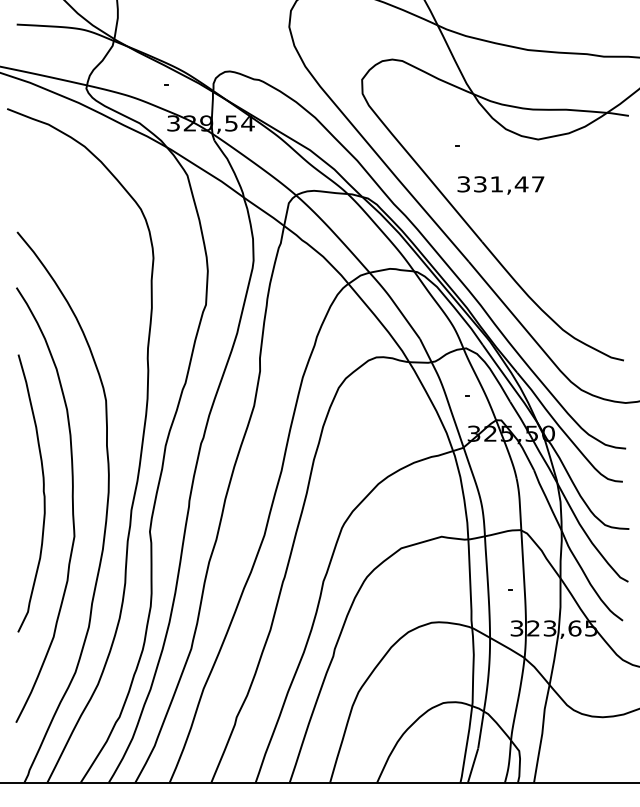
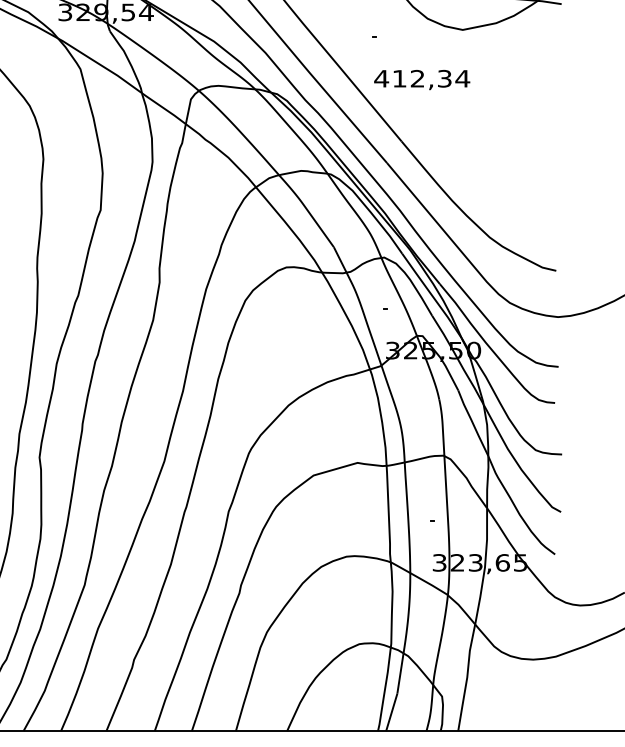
text: (500, 184) -> (421, 78), 331,47 -> 412,34

